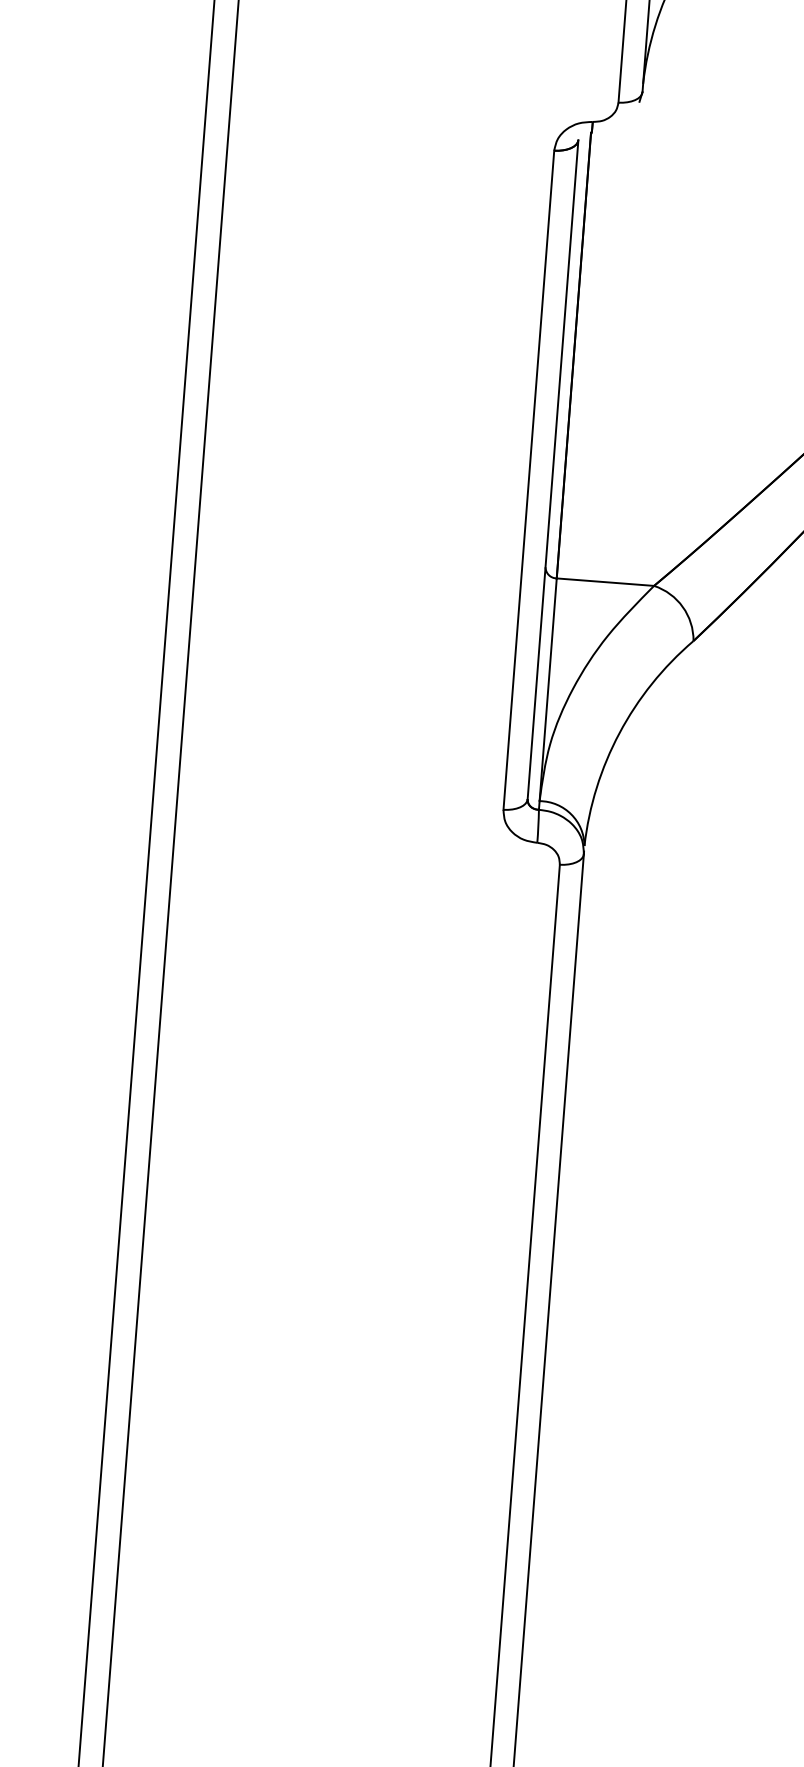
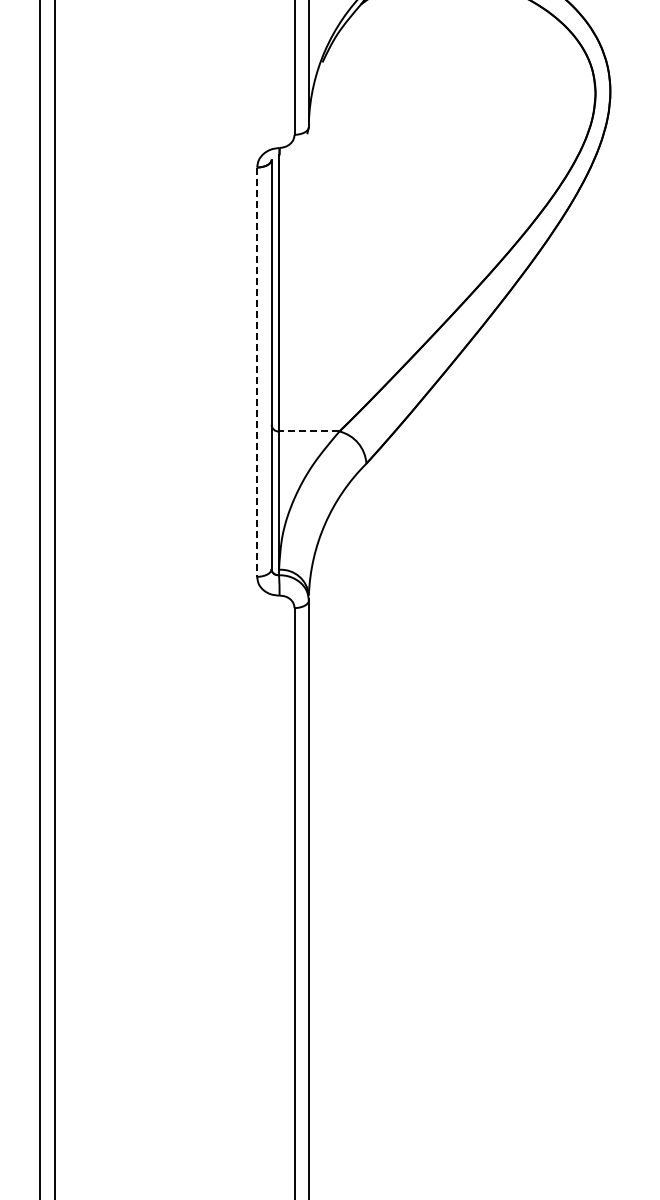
line: (529, 480) -> (257, 372), solid -> dashed
line: (604, 582) -> (308, 431), solid -> dashed

